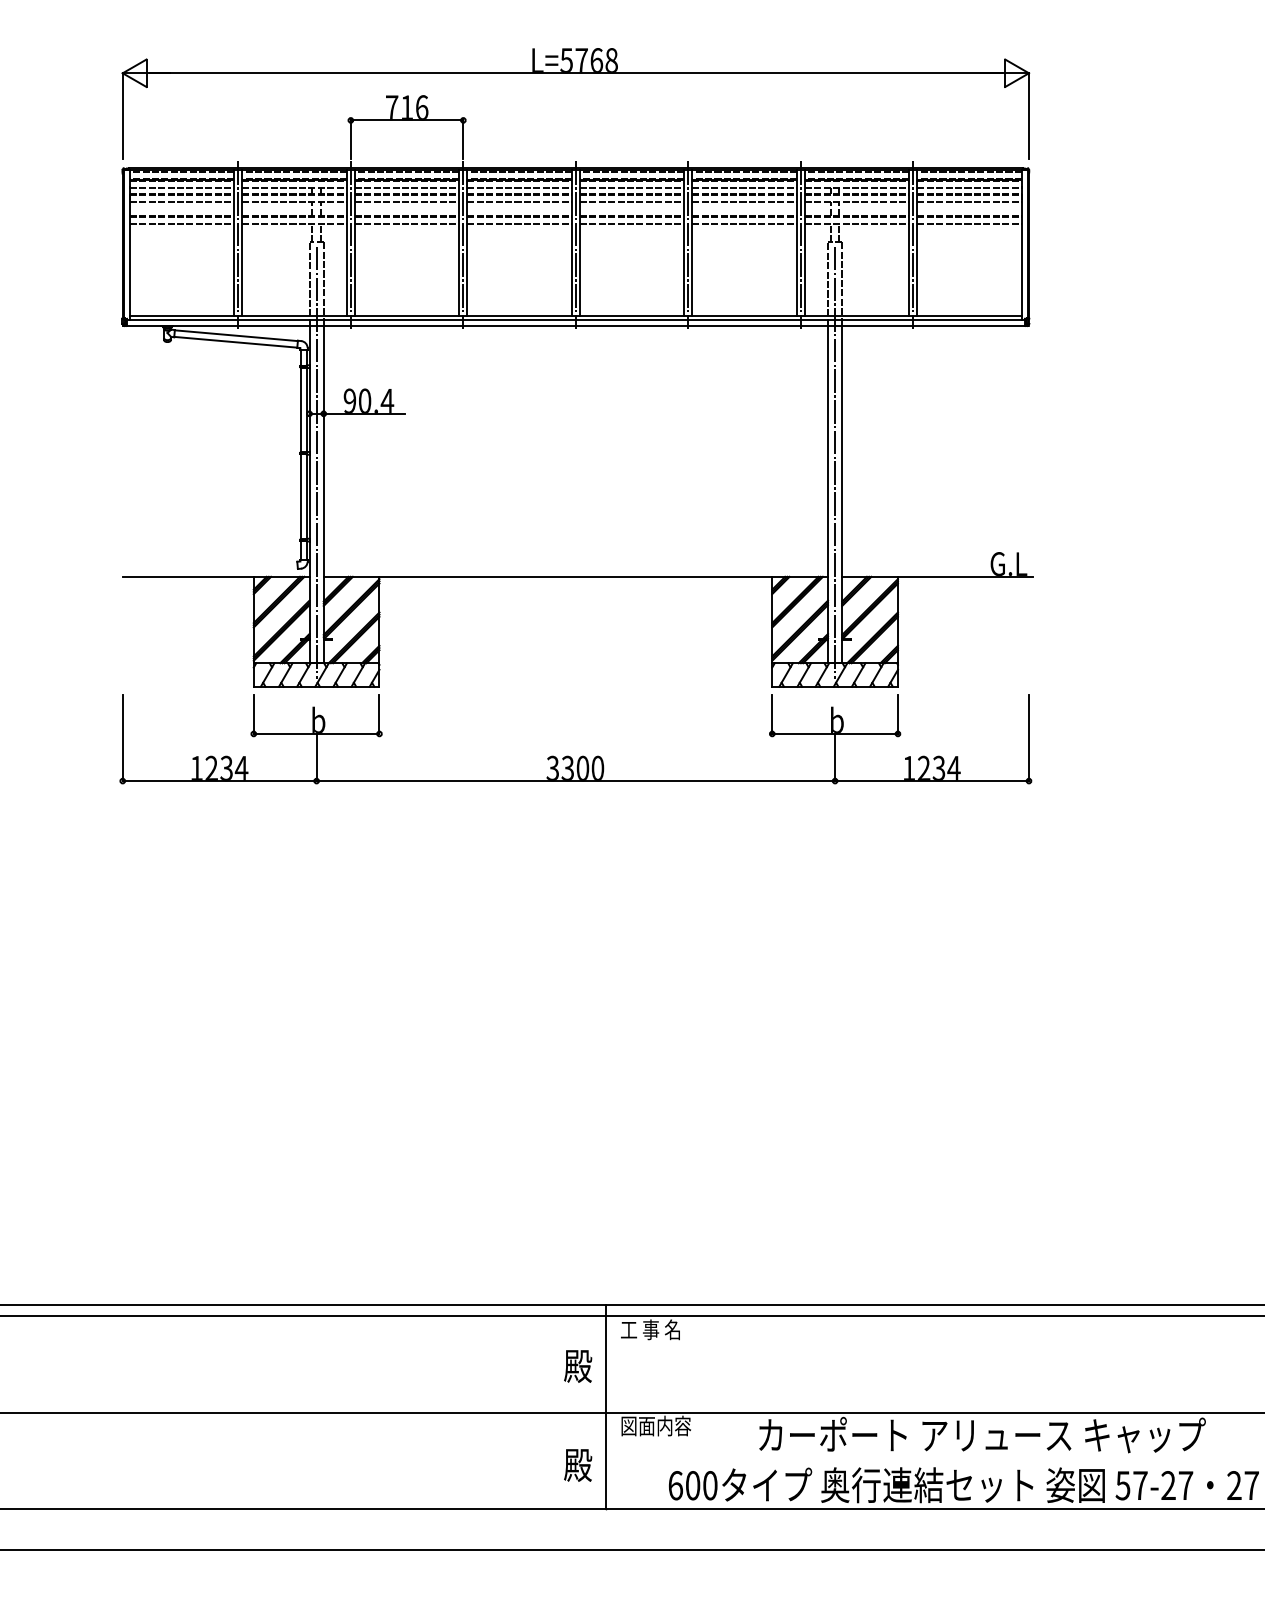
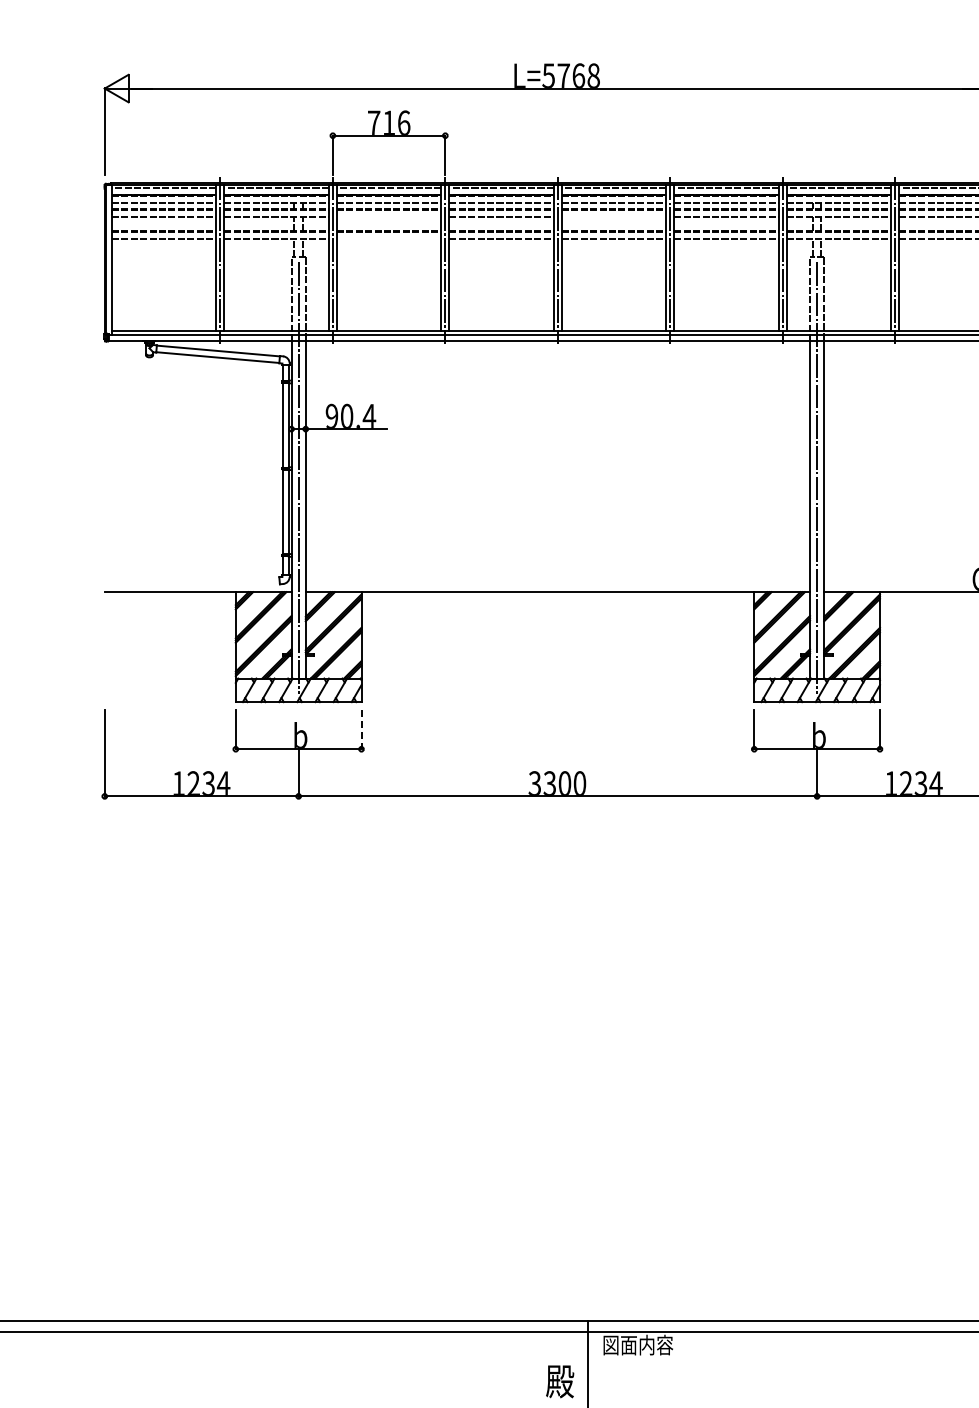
line: (406, 201) -> (388, 216), removed
line: (631, 201) -> (613, 216), removed
line: (406, 223) -> (388, 238), removed
line: (379, 714) -> (361, 729), solid -> dashed
text: (656, 1329) -> (638, 1344), 工 事 名 -> 図面内容

